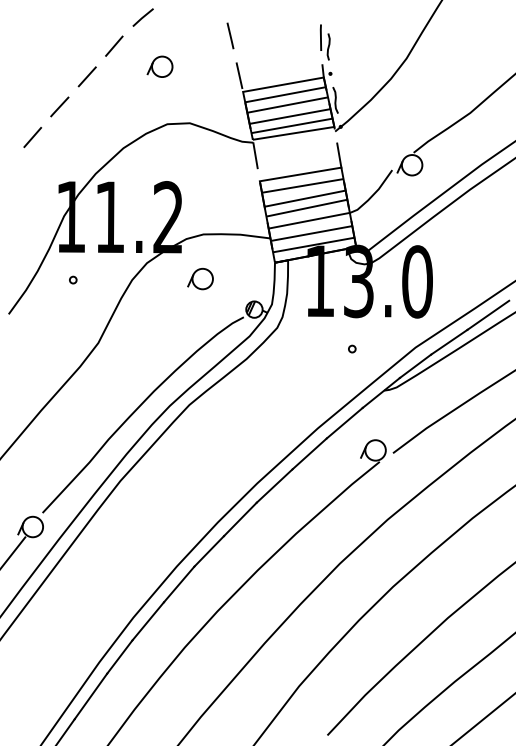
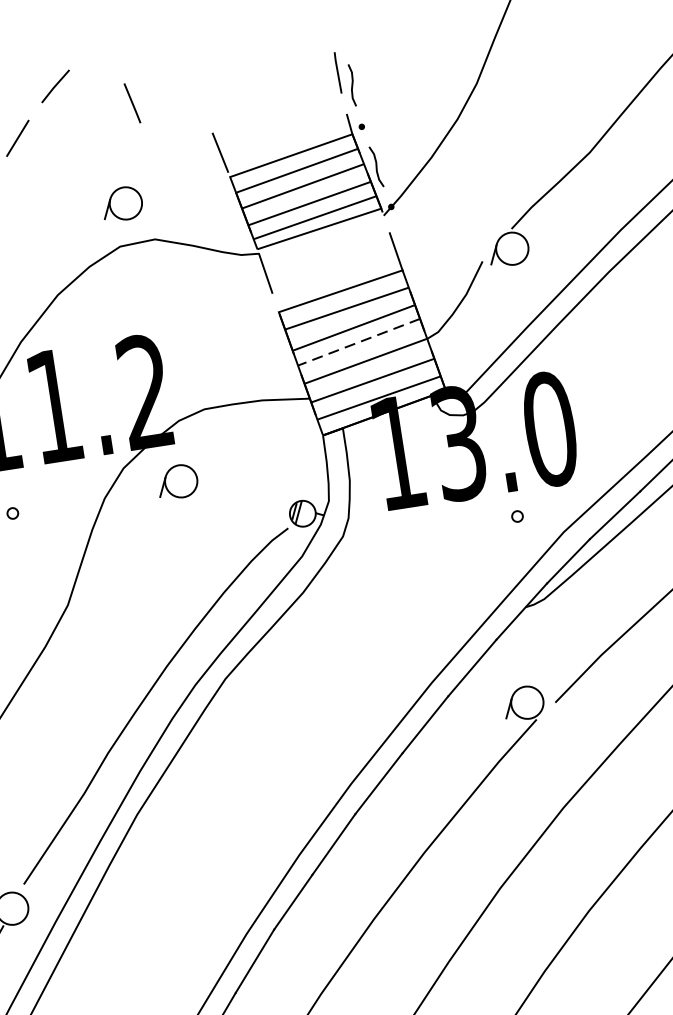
line: (230, 35) -> (132, 102), moved
part: (159, 66) -> (121, 203), moved
line: (306, 208) -> (358, 342), solid -> dashed
part: (200, 278) -> (177, 480), moved
circle: (352, 348) -> (517, 515), moved

